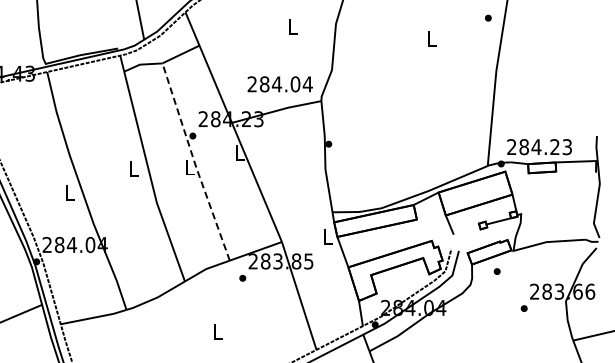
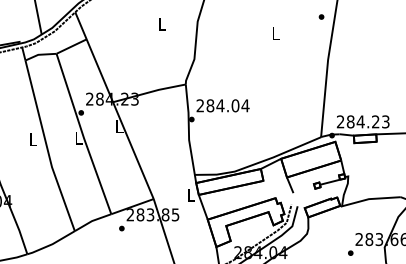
text: (279, 84) -> (222, 105), moved
line: (194, 162) -> (82, 134), dashed -> solid
part: (496, 271) -> (328, 223), removed

